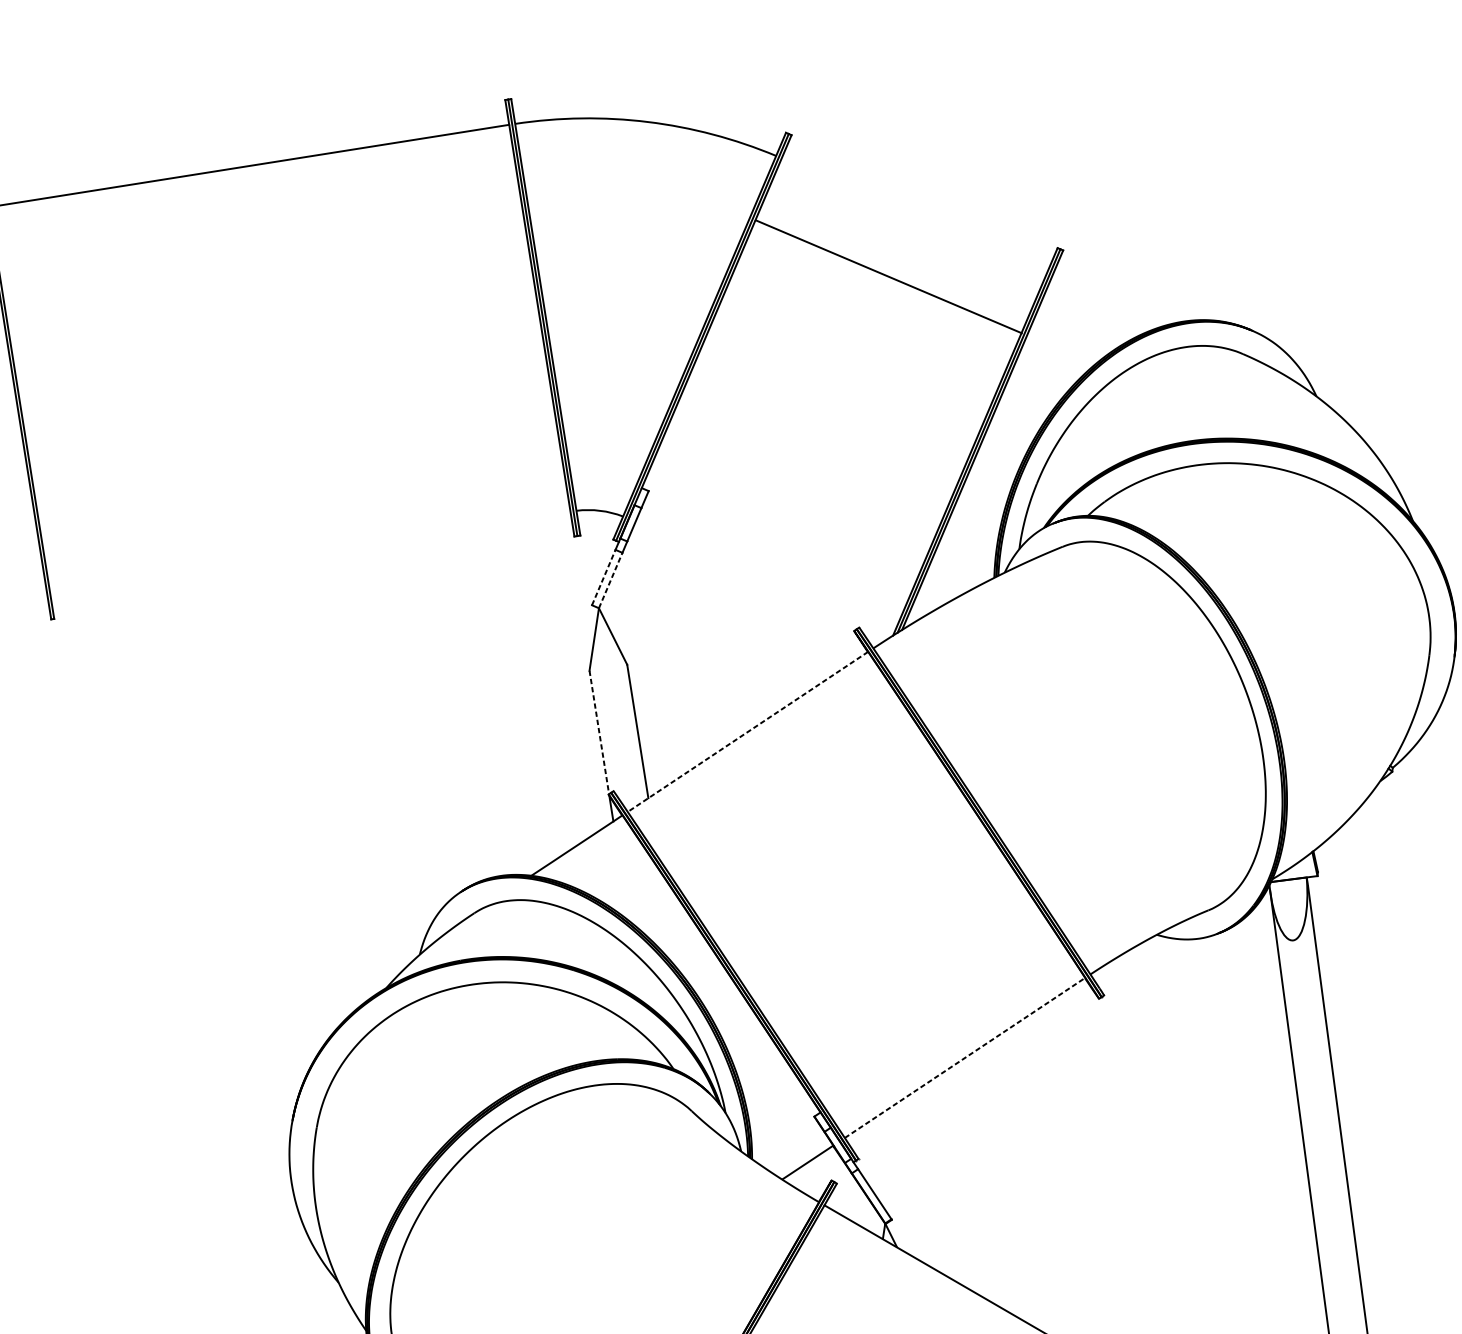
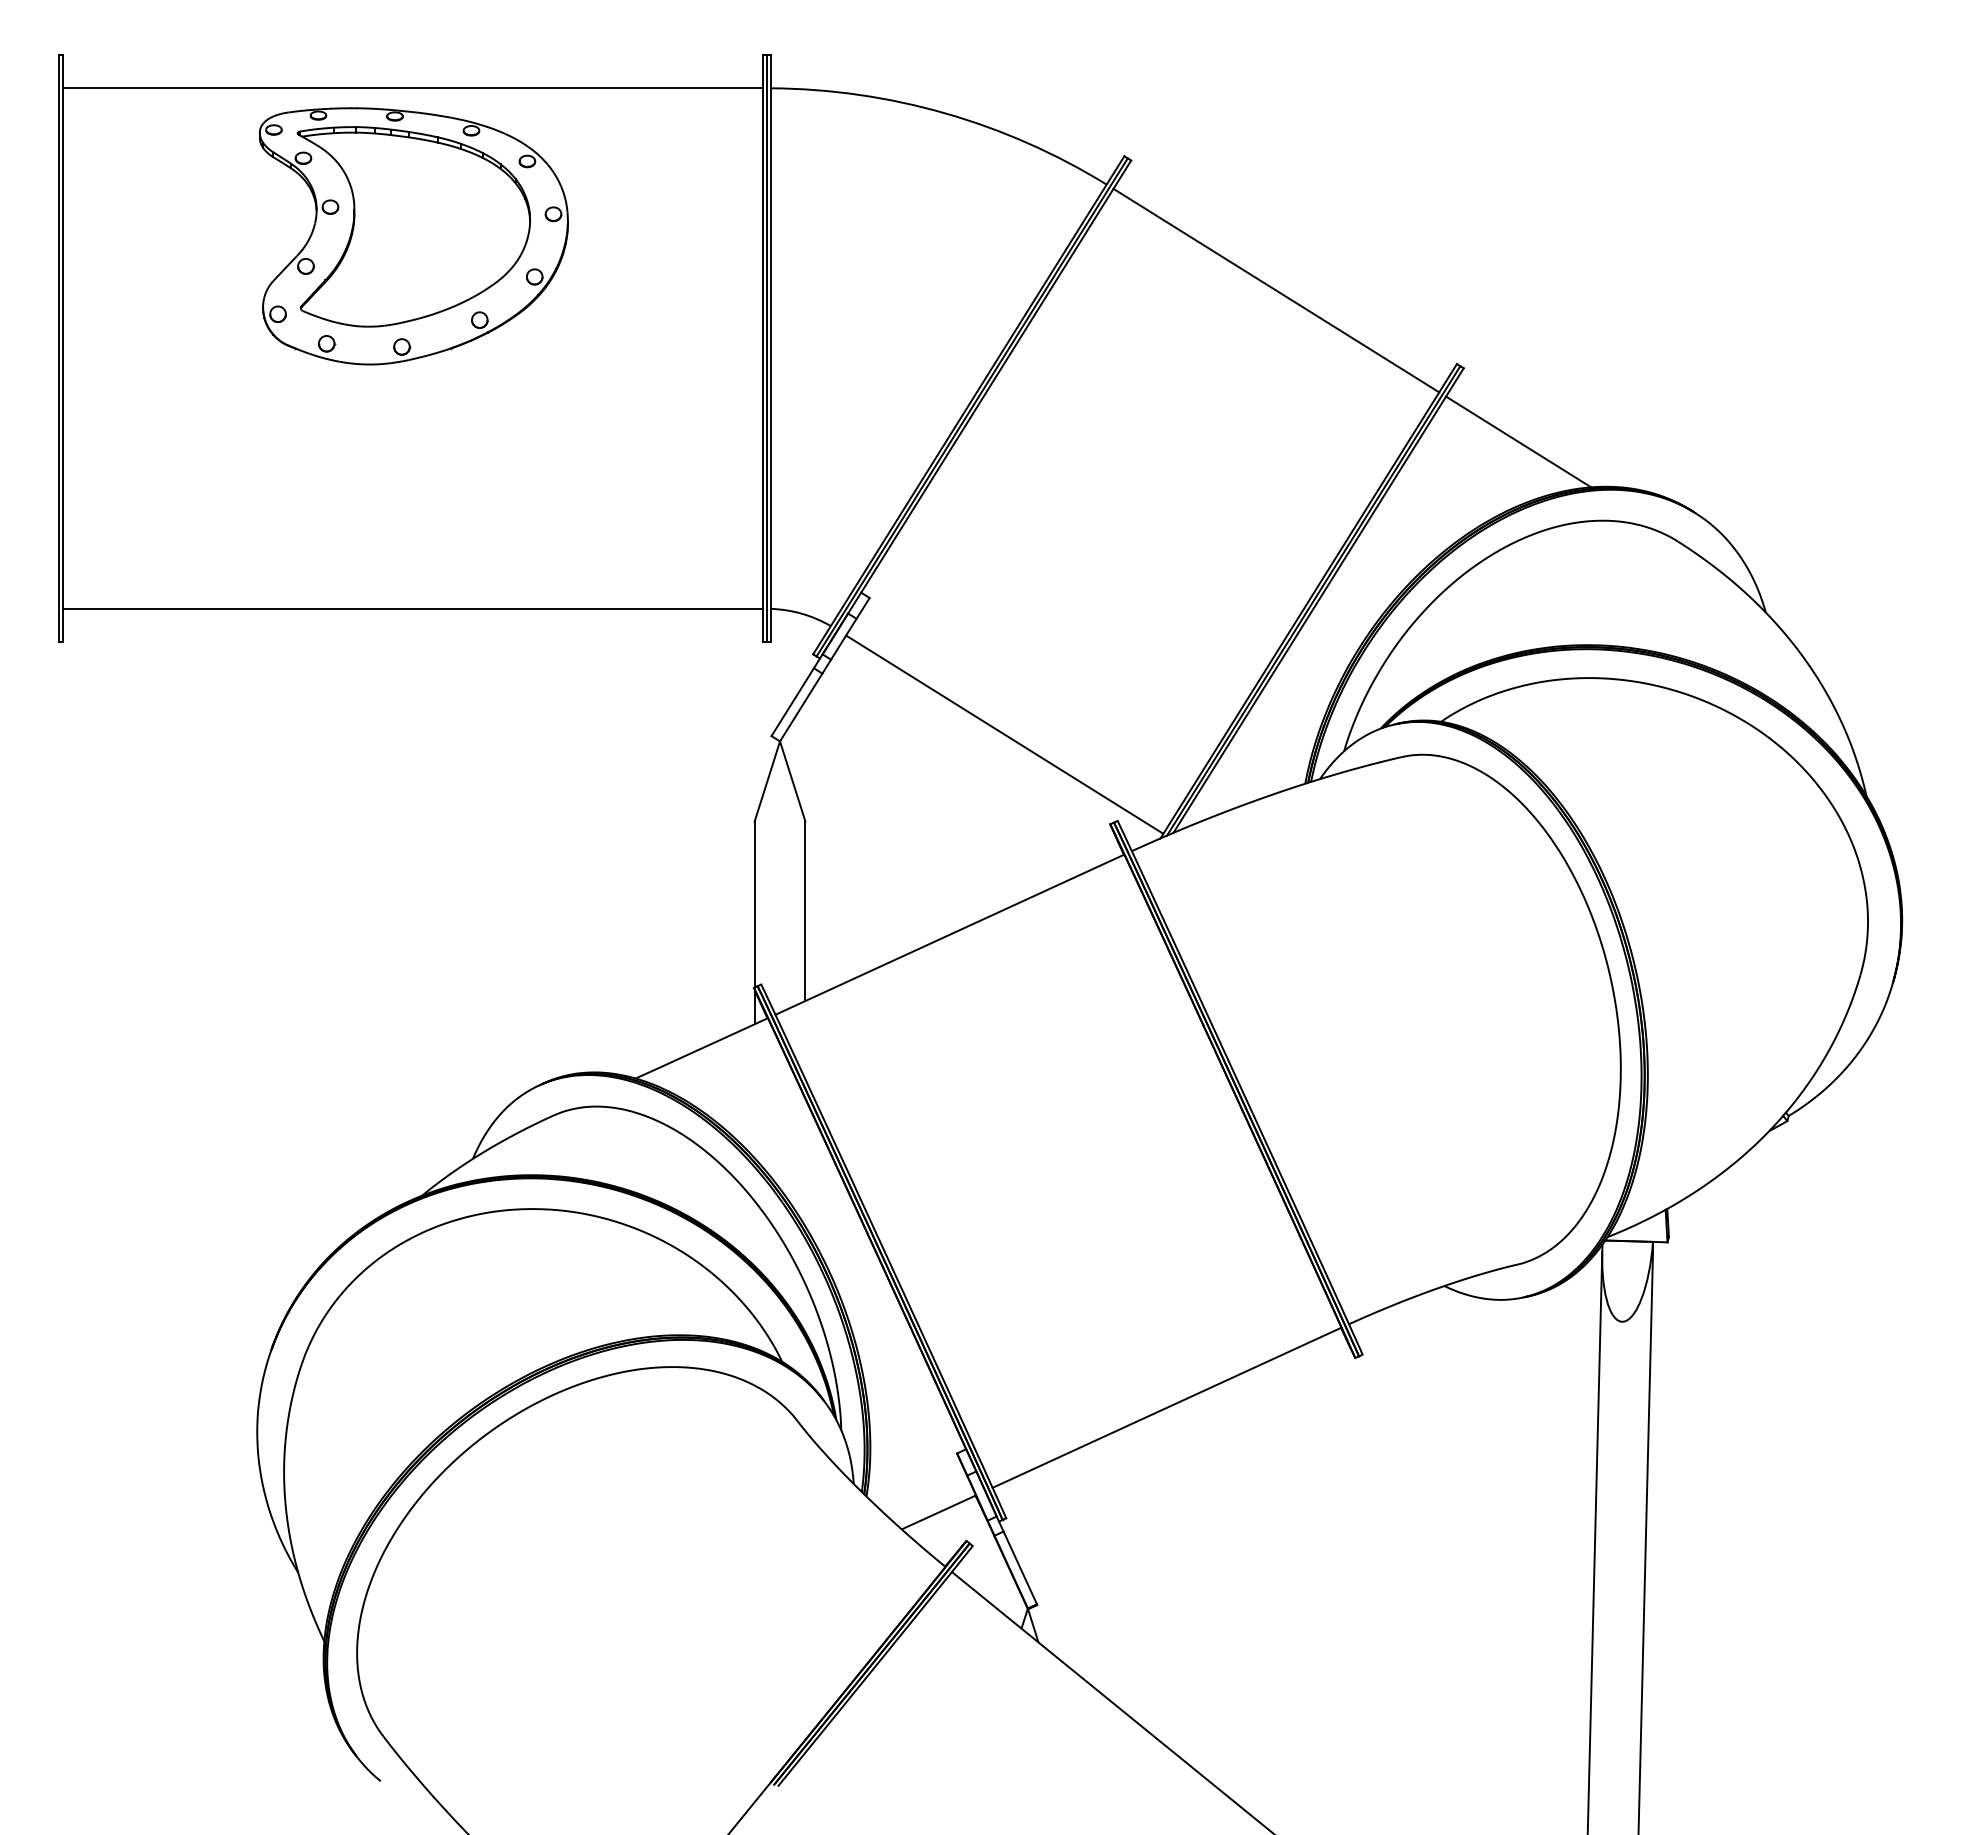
part: (267, 276) -> (413, 236), added
line: (888, 276) -> (1276, 290), moved
line: (1112, 298) -> (1518, 441), added
line: (310, 552) -> (412, 608), added
line: (764, 576) -> (1004, 734), added
line: (603, 577) -> (792, 702), dashed -> solid
line: (610, 580) -> (801, 707), dashed -> solid
line: (747, 731) -> (949, 934), dashed -> solid
line: (599, 733) -> (754, 905), dashed -> solid
line: (964, 1057) -> (1166, 1407), dashed -> solid

